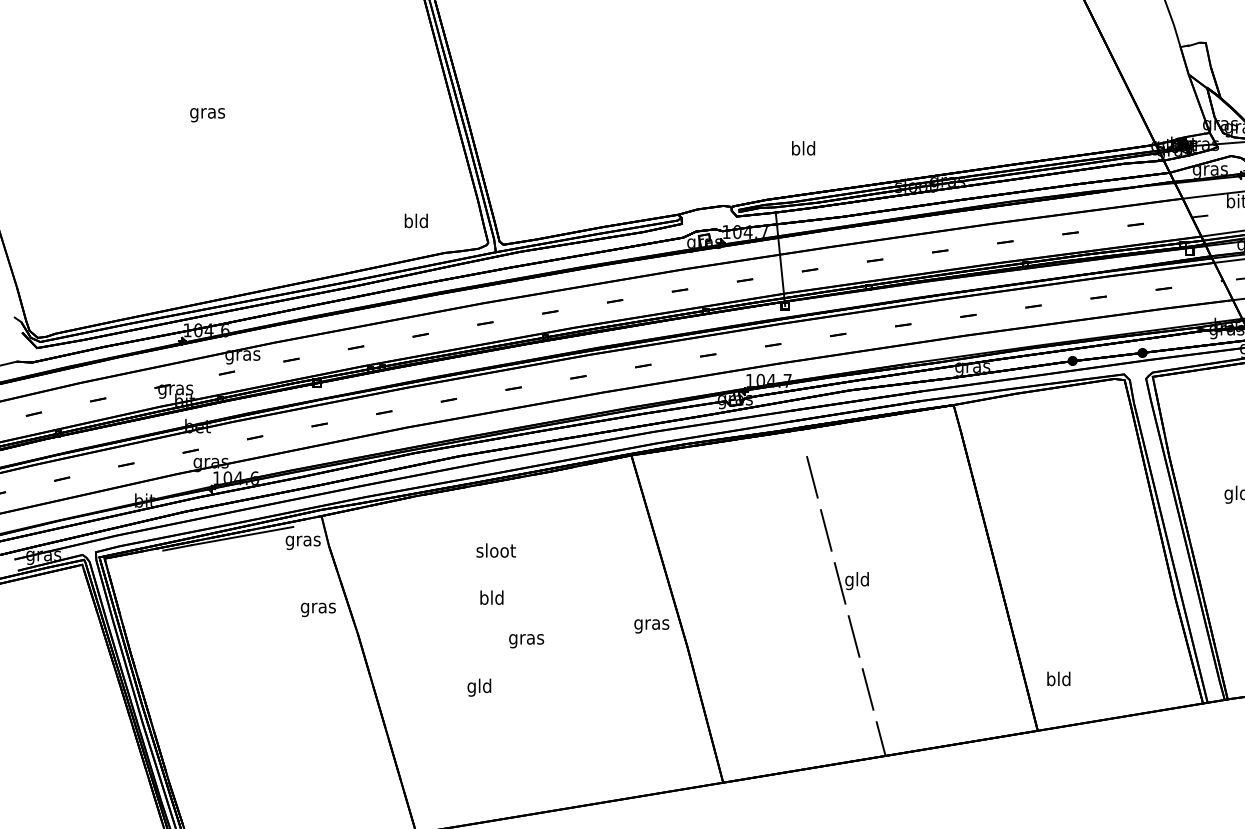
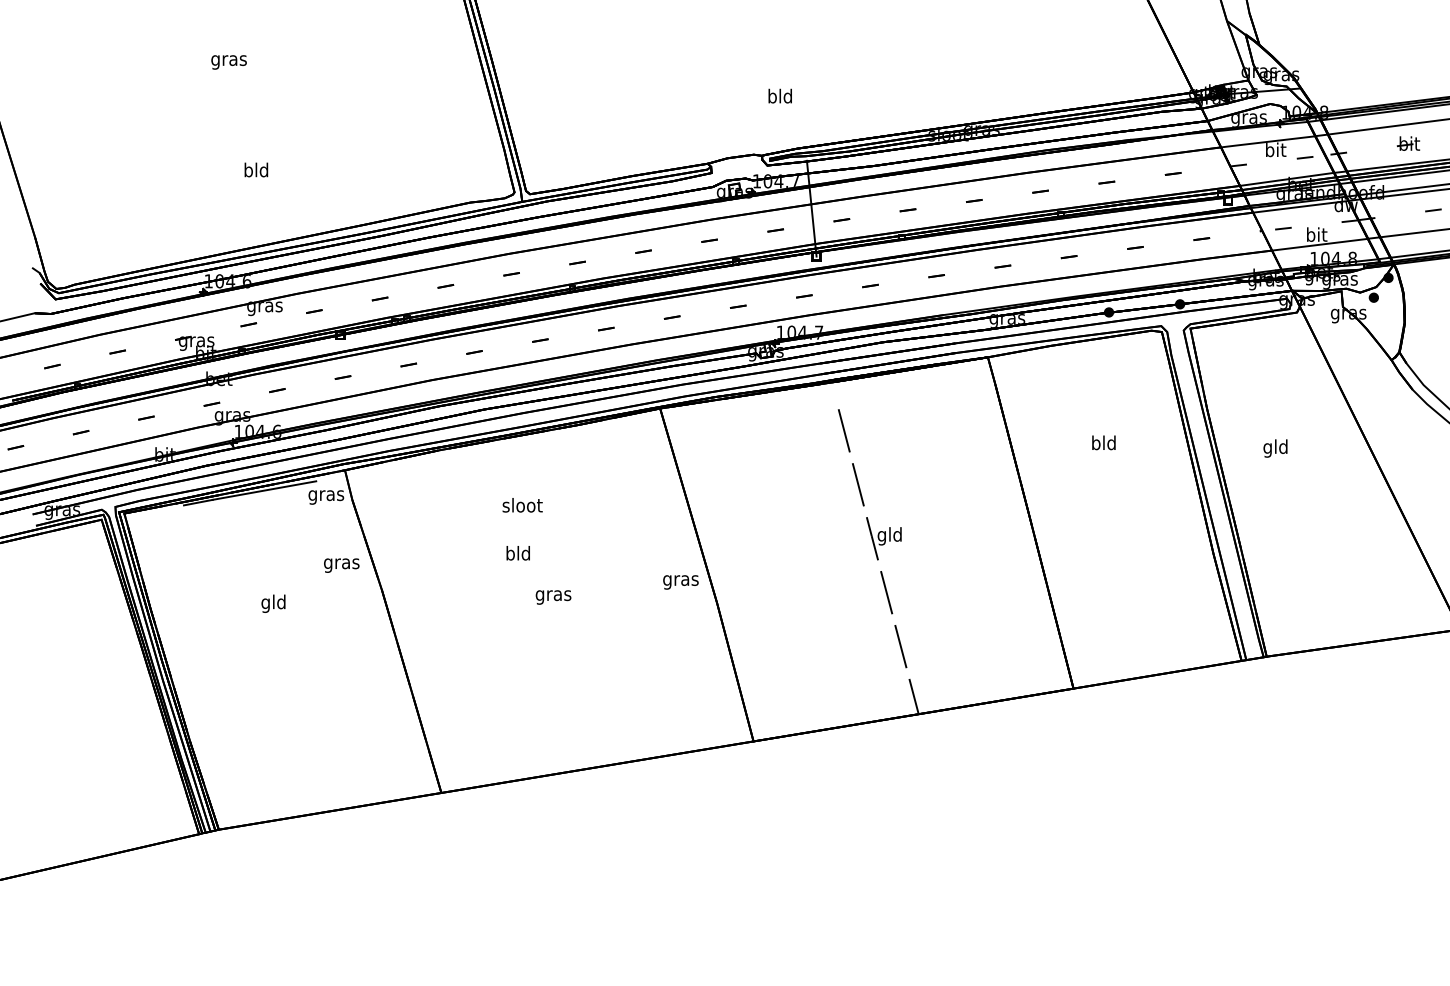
text: (802, 147) -> (779, 95), moved
text: (416, 220) -> (256, 169), moved
text: (1058, 678) -> (1103, 442), moved
text: (479, 687) -> (273, 603), moved

